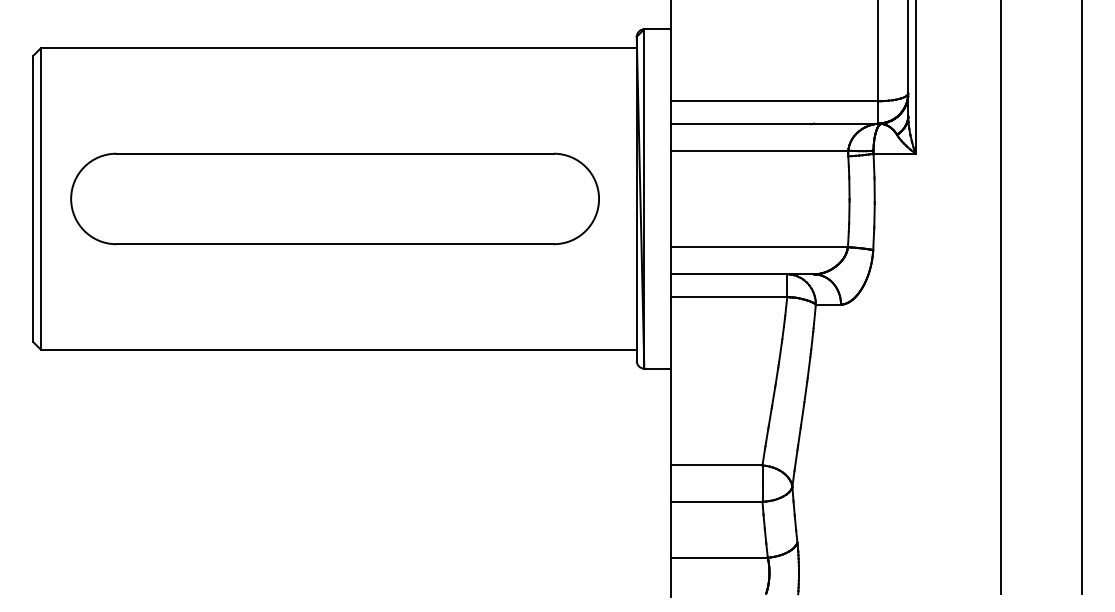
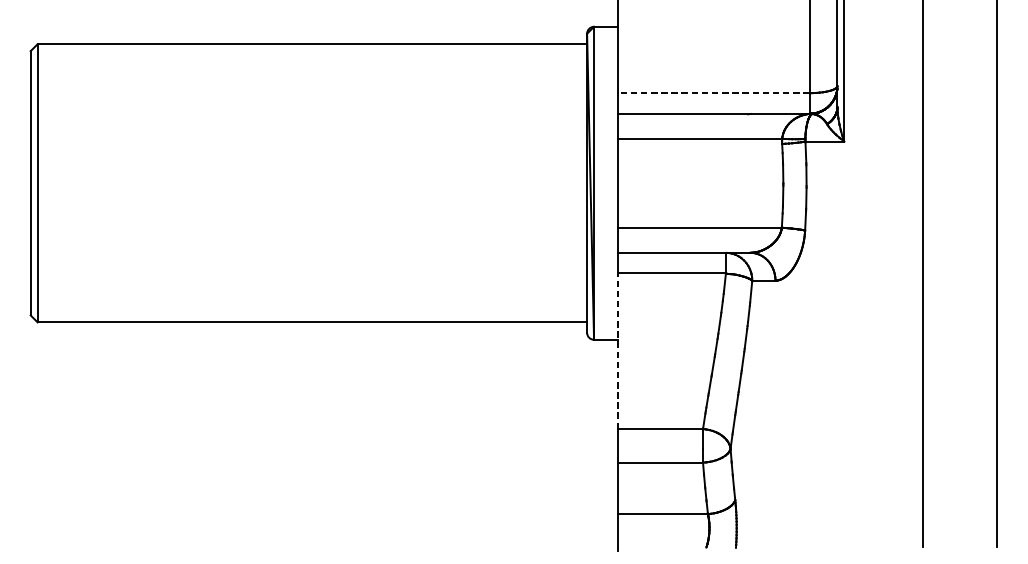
line: (774, 101) -> (714, 93), solid -> dashed
part: (334, 198) -> (308, 182), removed
line: (670, 380) -> (618, 350), solid -> dashed

